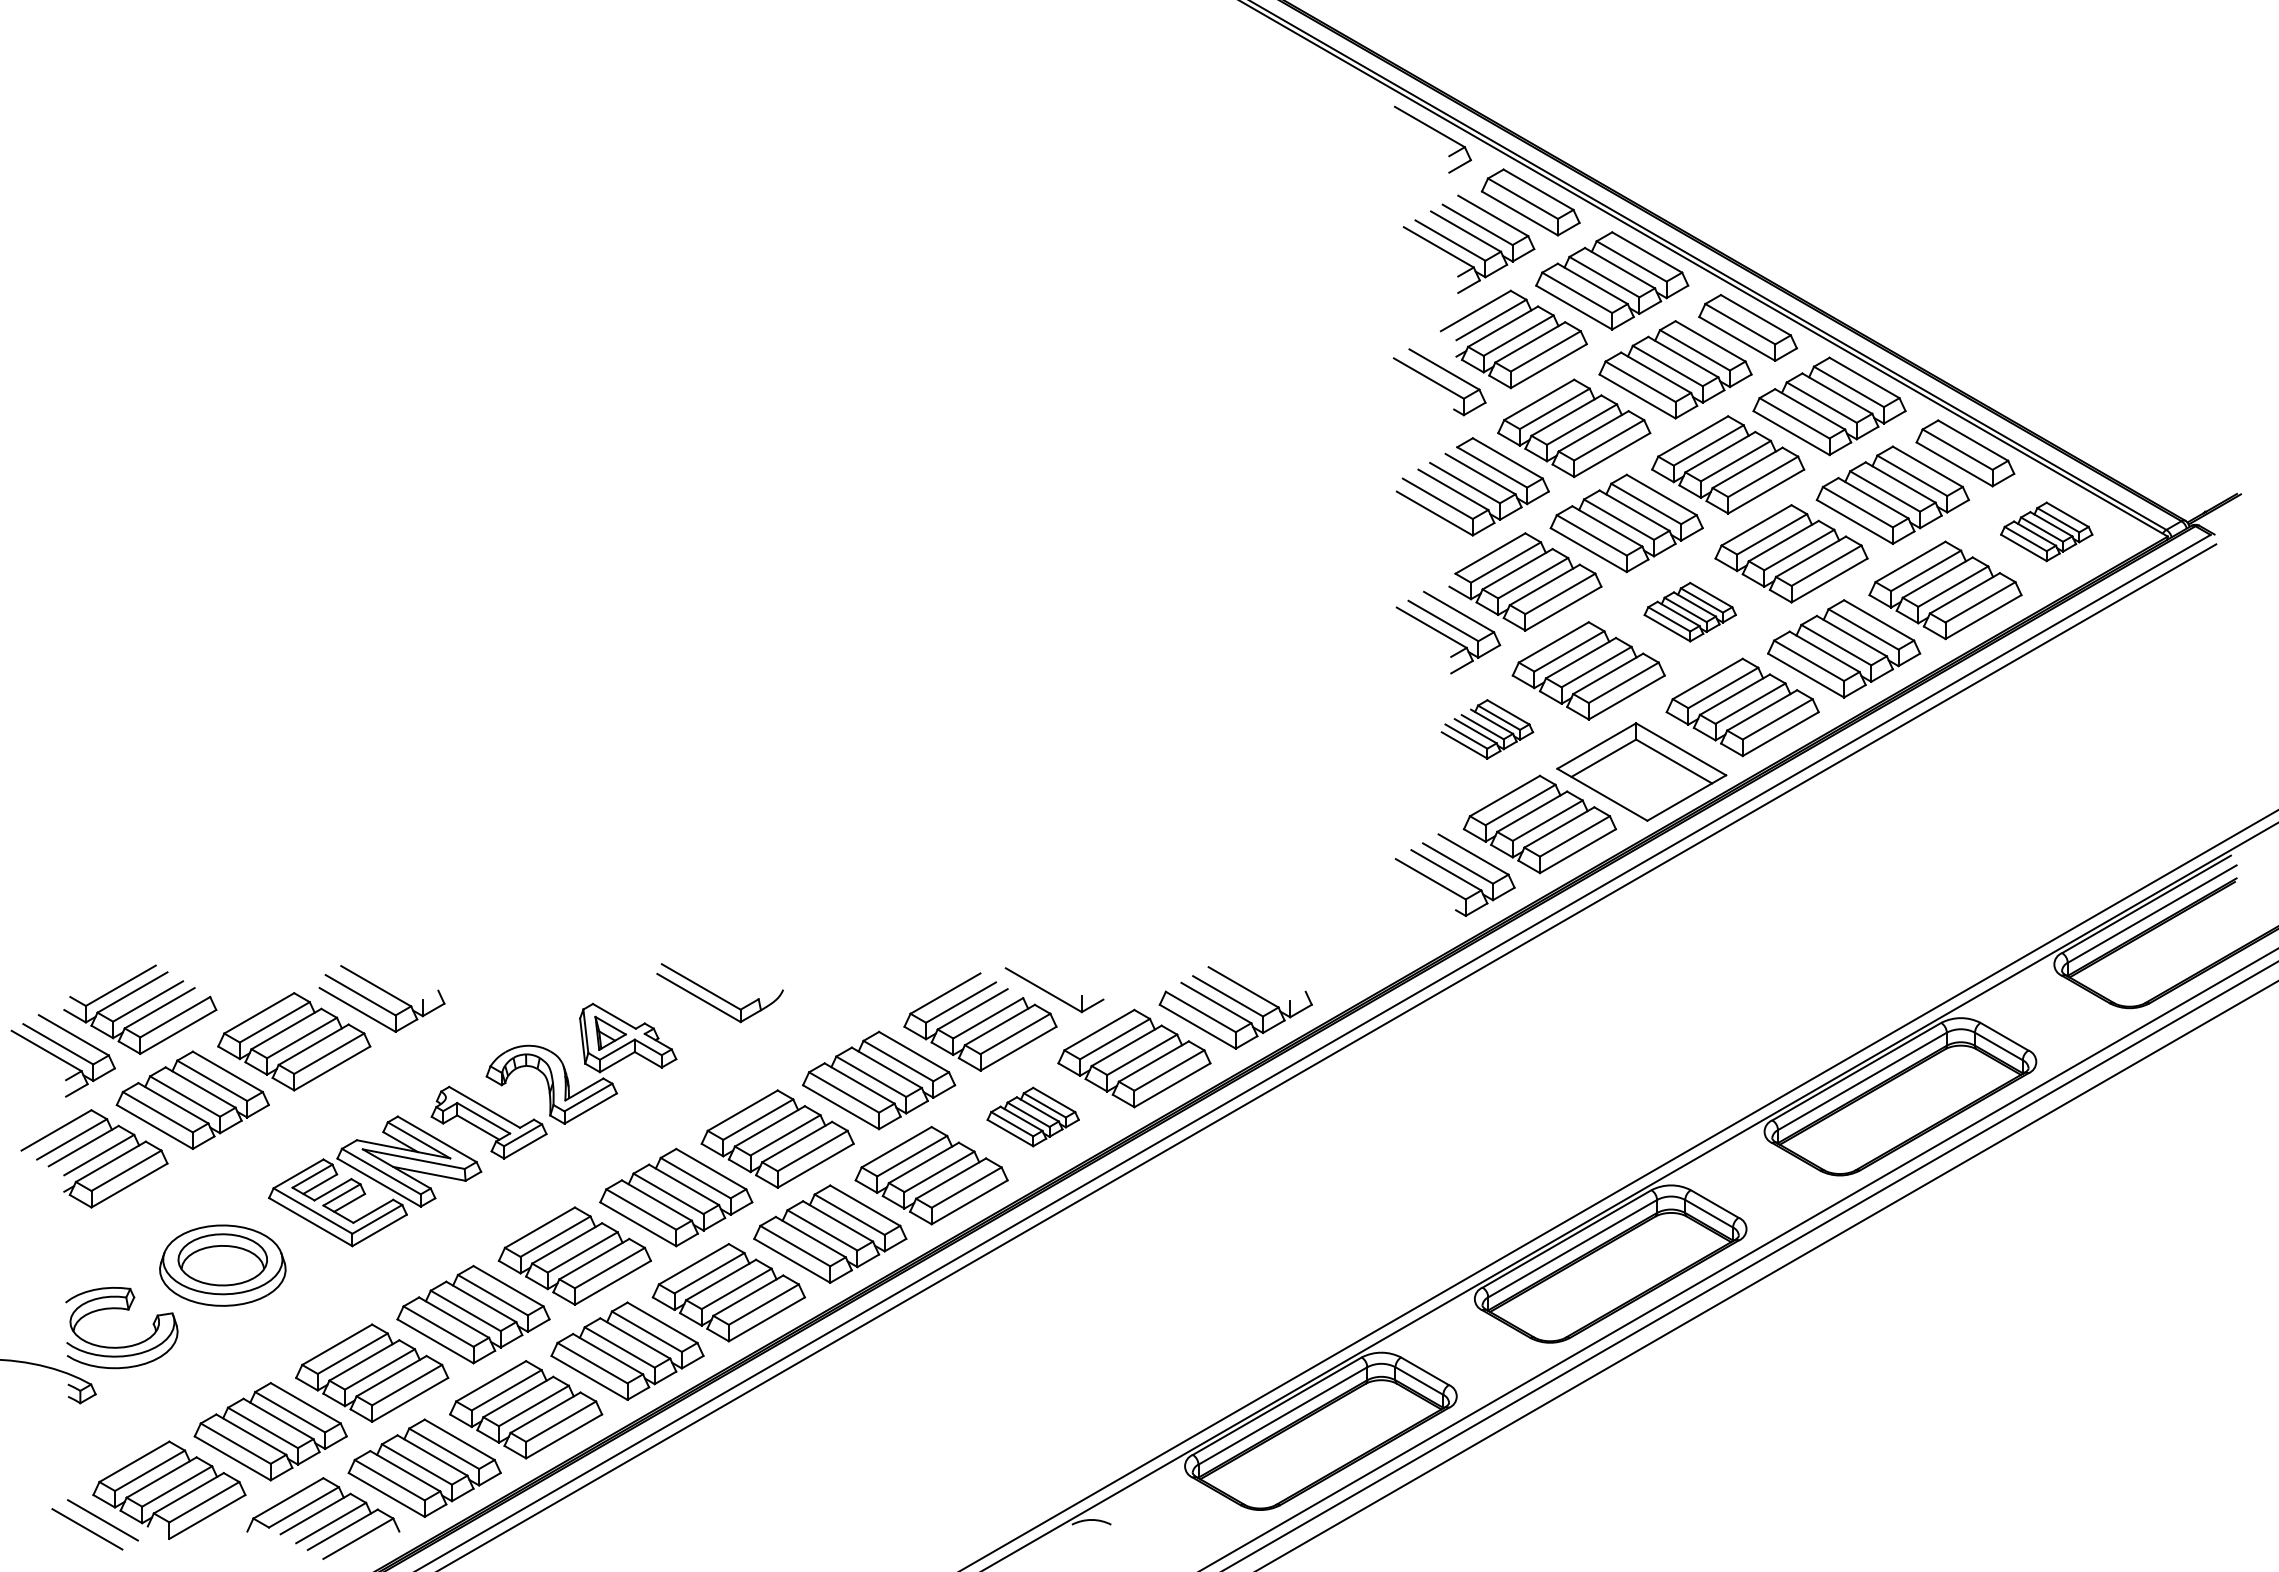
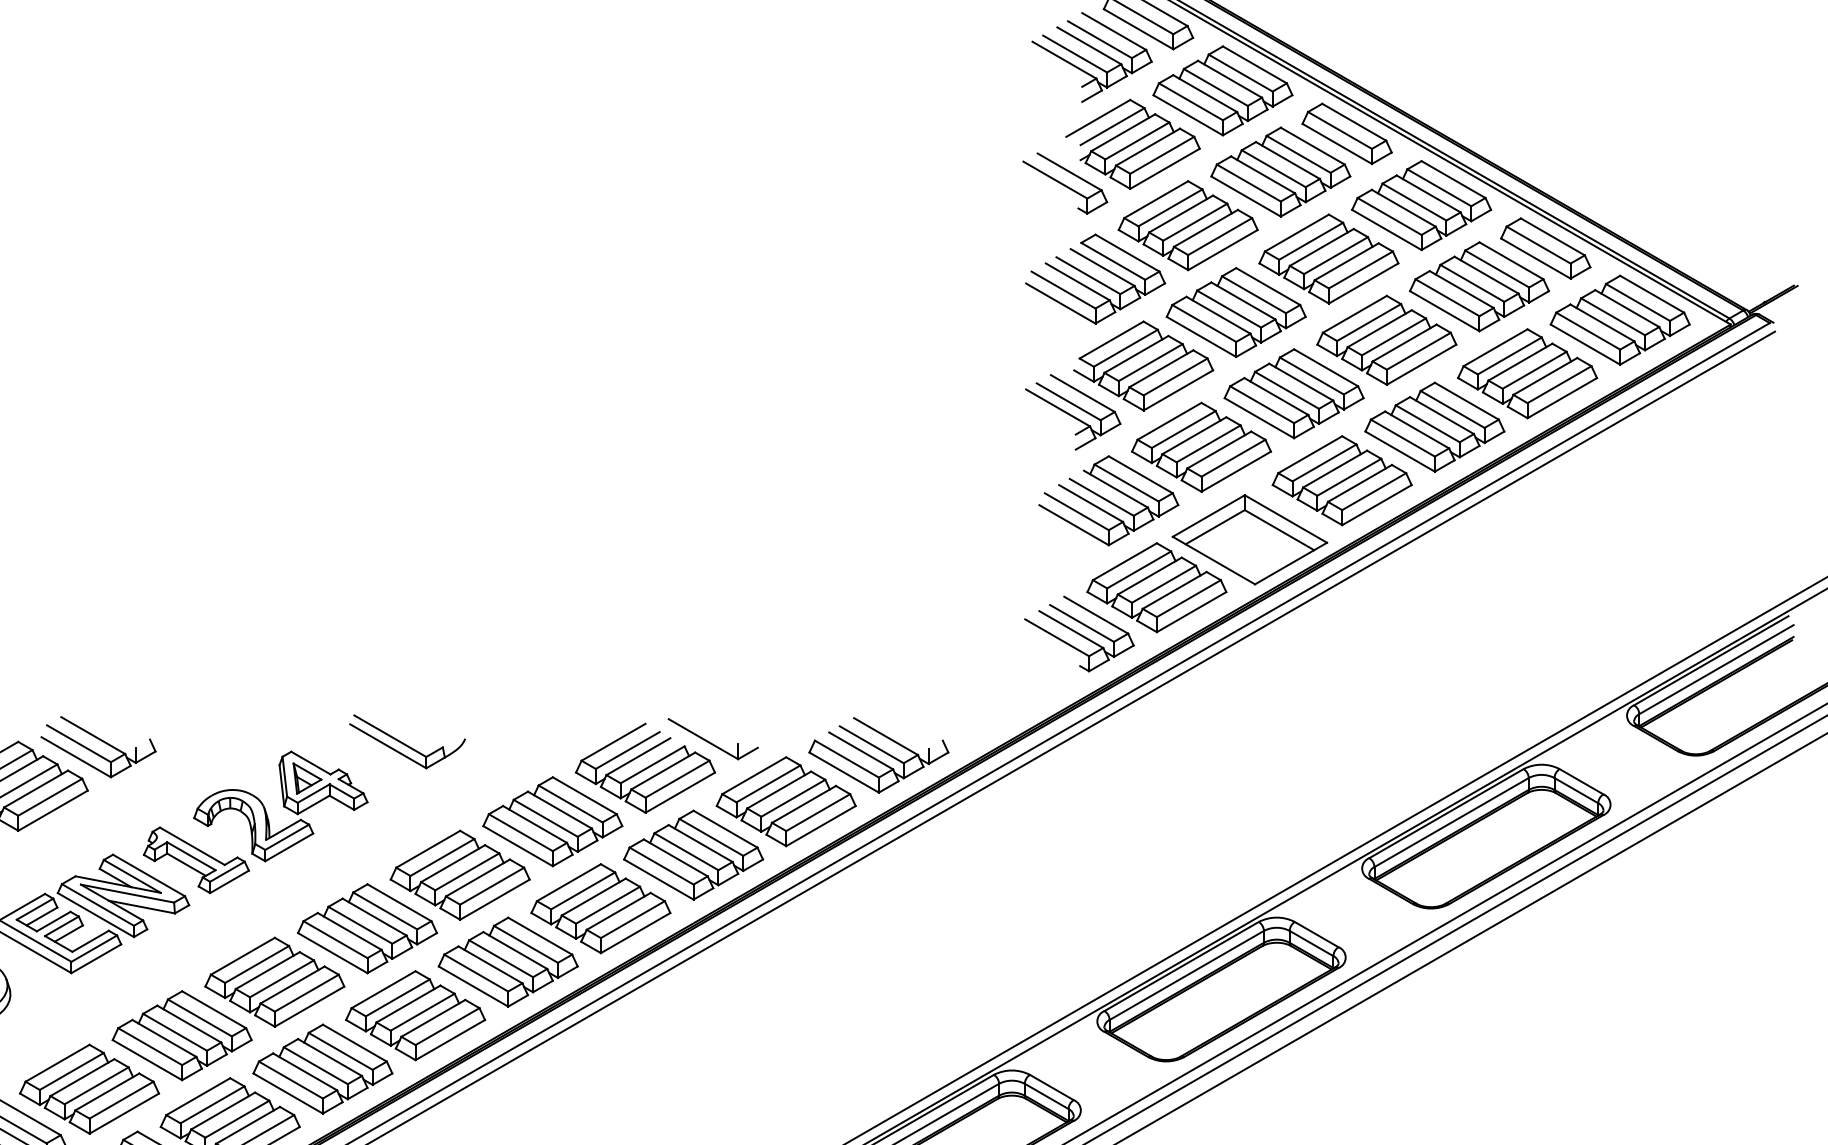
part: (2046, 531) -> (1619, 319), size x1.67
part: (1690, 611) -> (1294, 393), size x1.67
part: (1487, 729) -> (1108, 500), size x1.67
part: (1033, 1116) -> (693, 854), size x1.67

